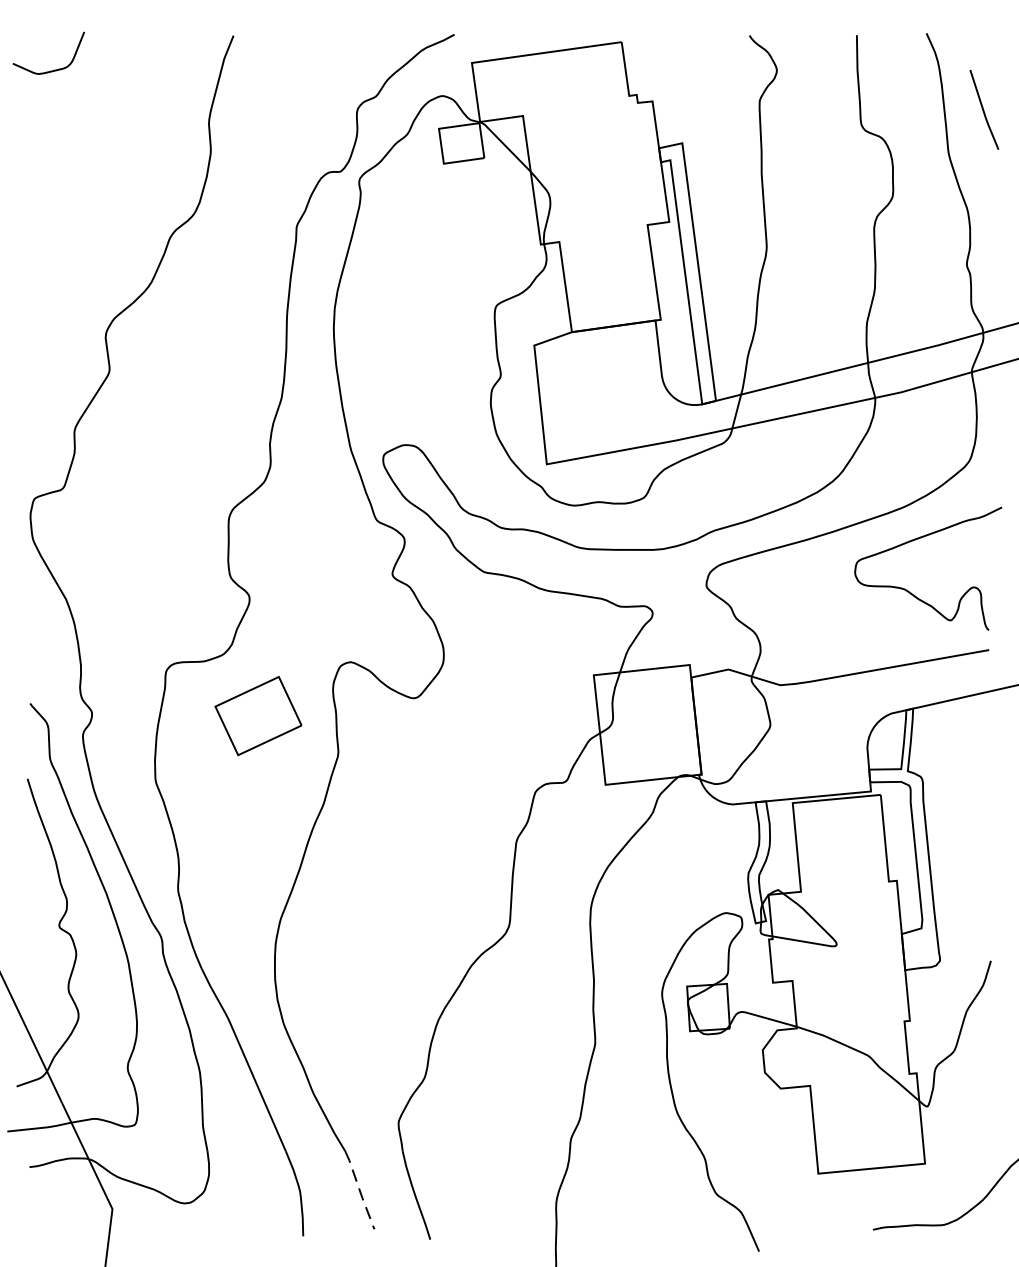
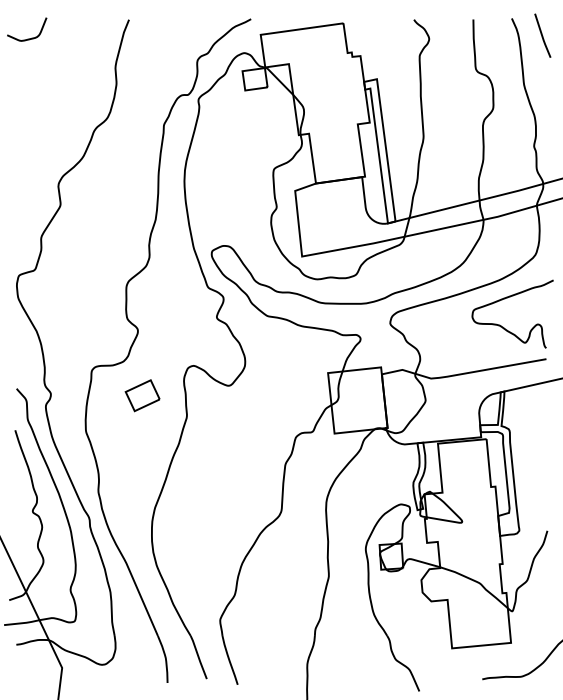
line: (983, 109) -> (542, 35), moved
part: (257, 715) -> (142, 395), size x0.71
line: (359, 1190) -> (198, 657), dashed -> solid

